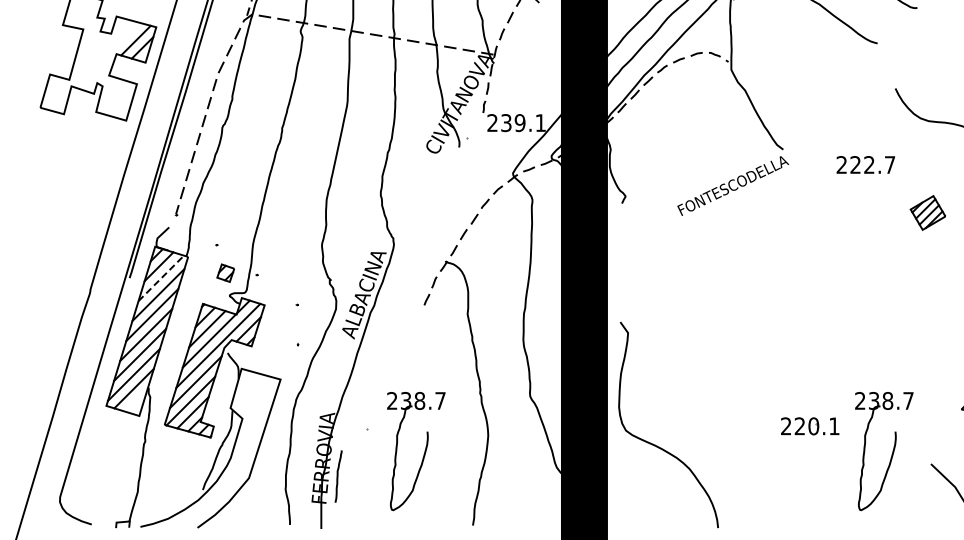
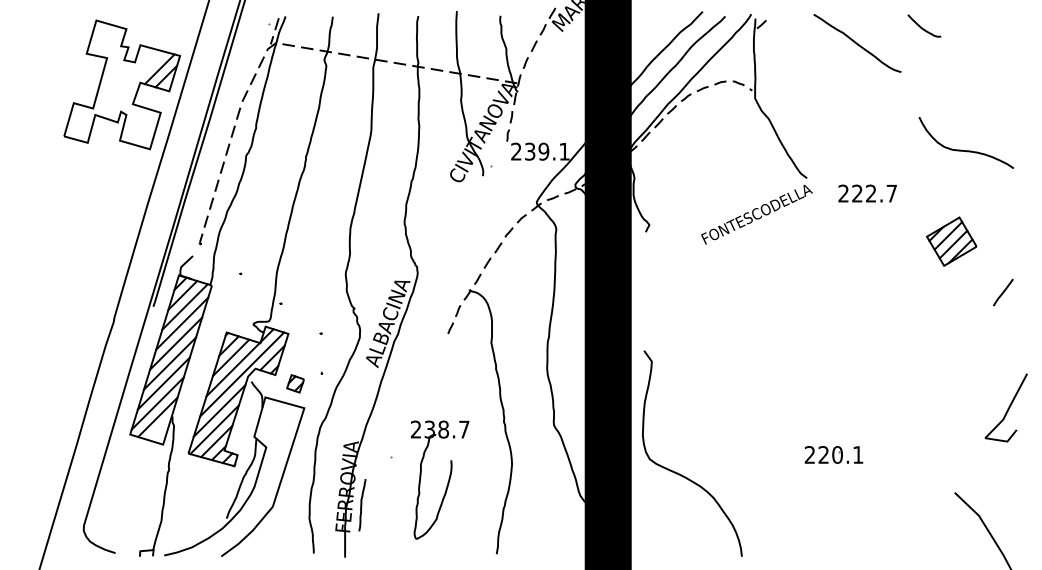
text: (865, 164) -> (867, 193), moved
part: (927, 212) -> (951, 241), size x1.43
part: (225, 272) -> (295, 383), moved
line: (161, 277) -> (185, 306), dashed -> solid
part: (891, 453) -> (915, 482), removed

